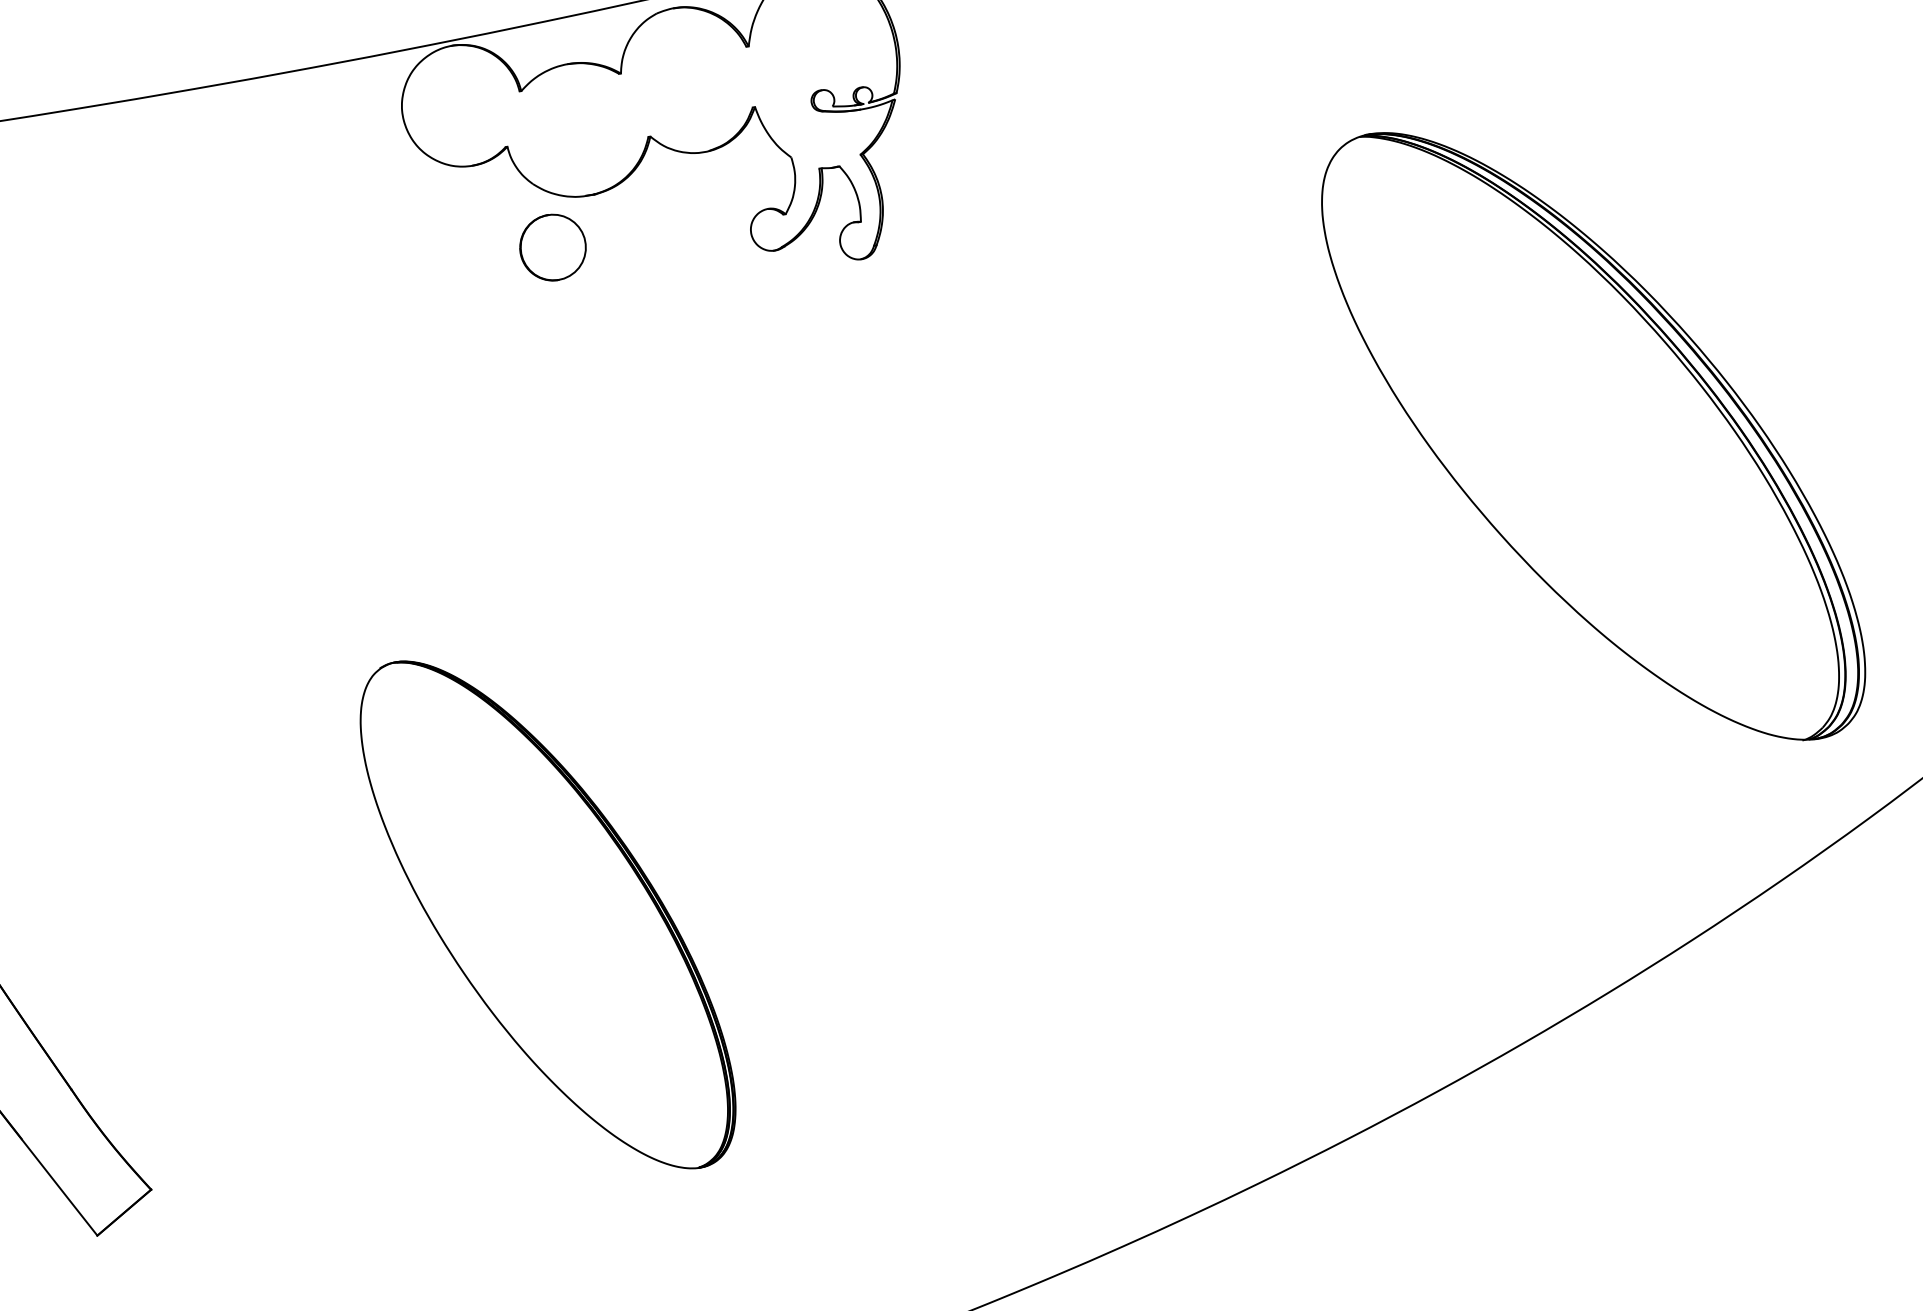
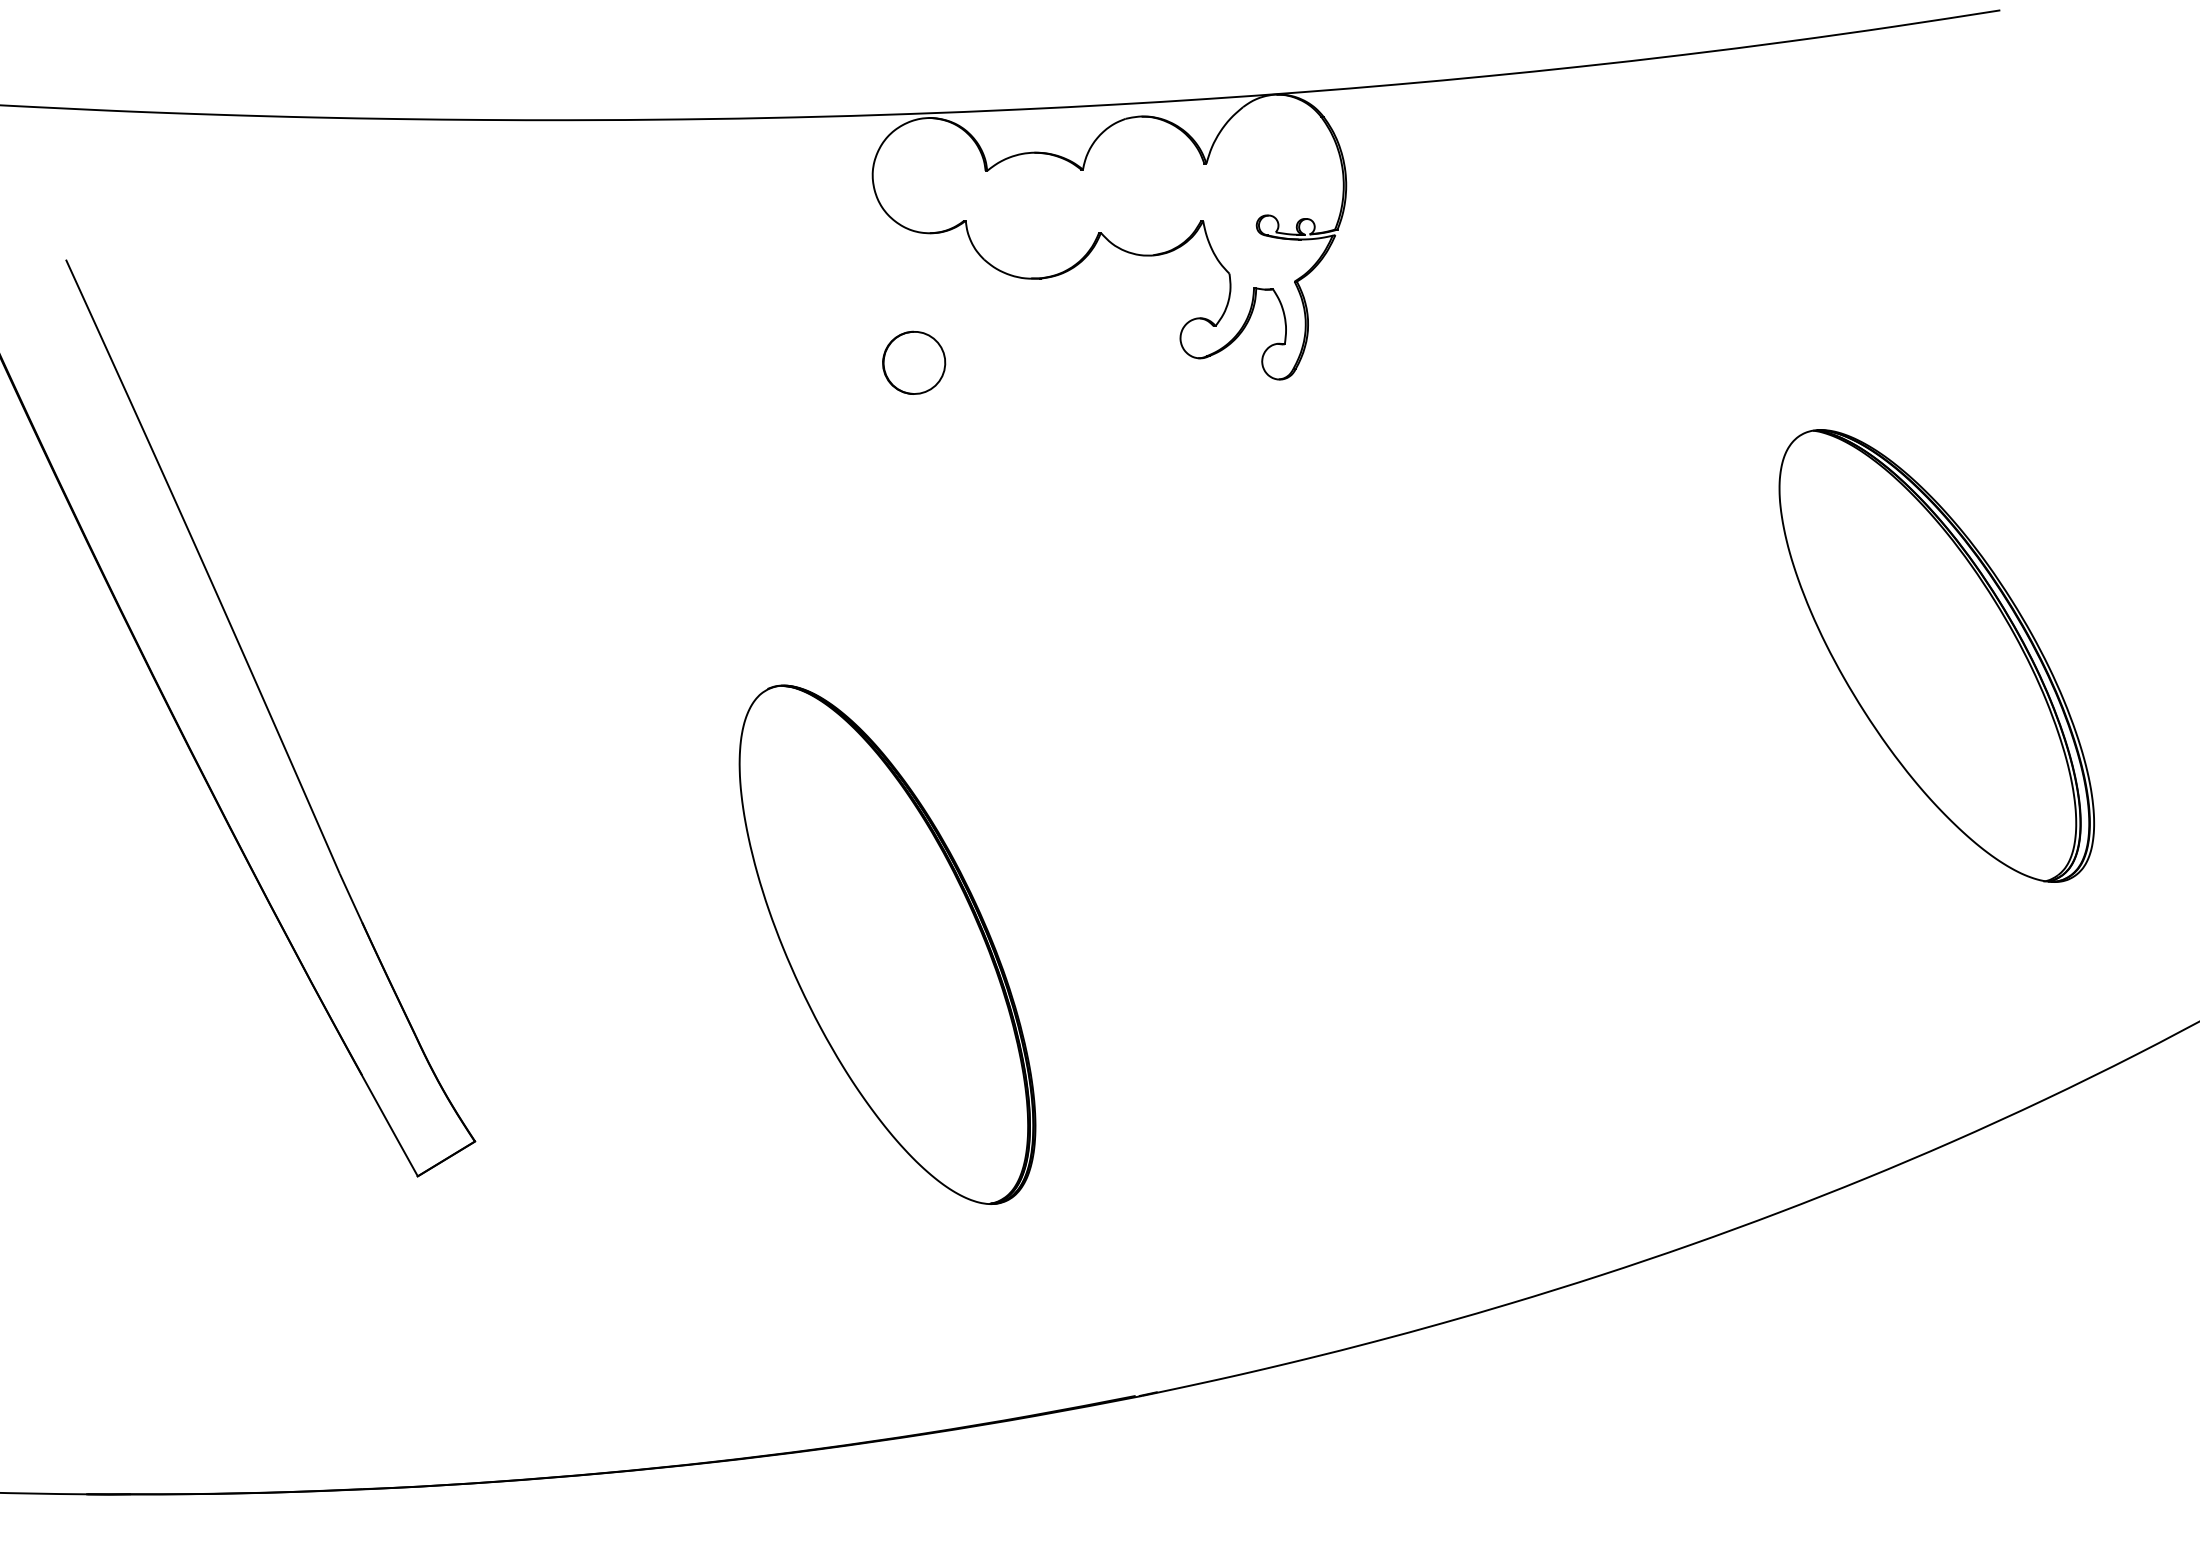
part: (553, 247) -> (914, 362), moved
part: (1592, 436) -> (1936, 655), size x0.71

